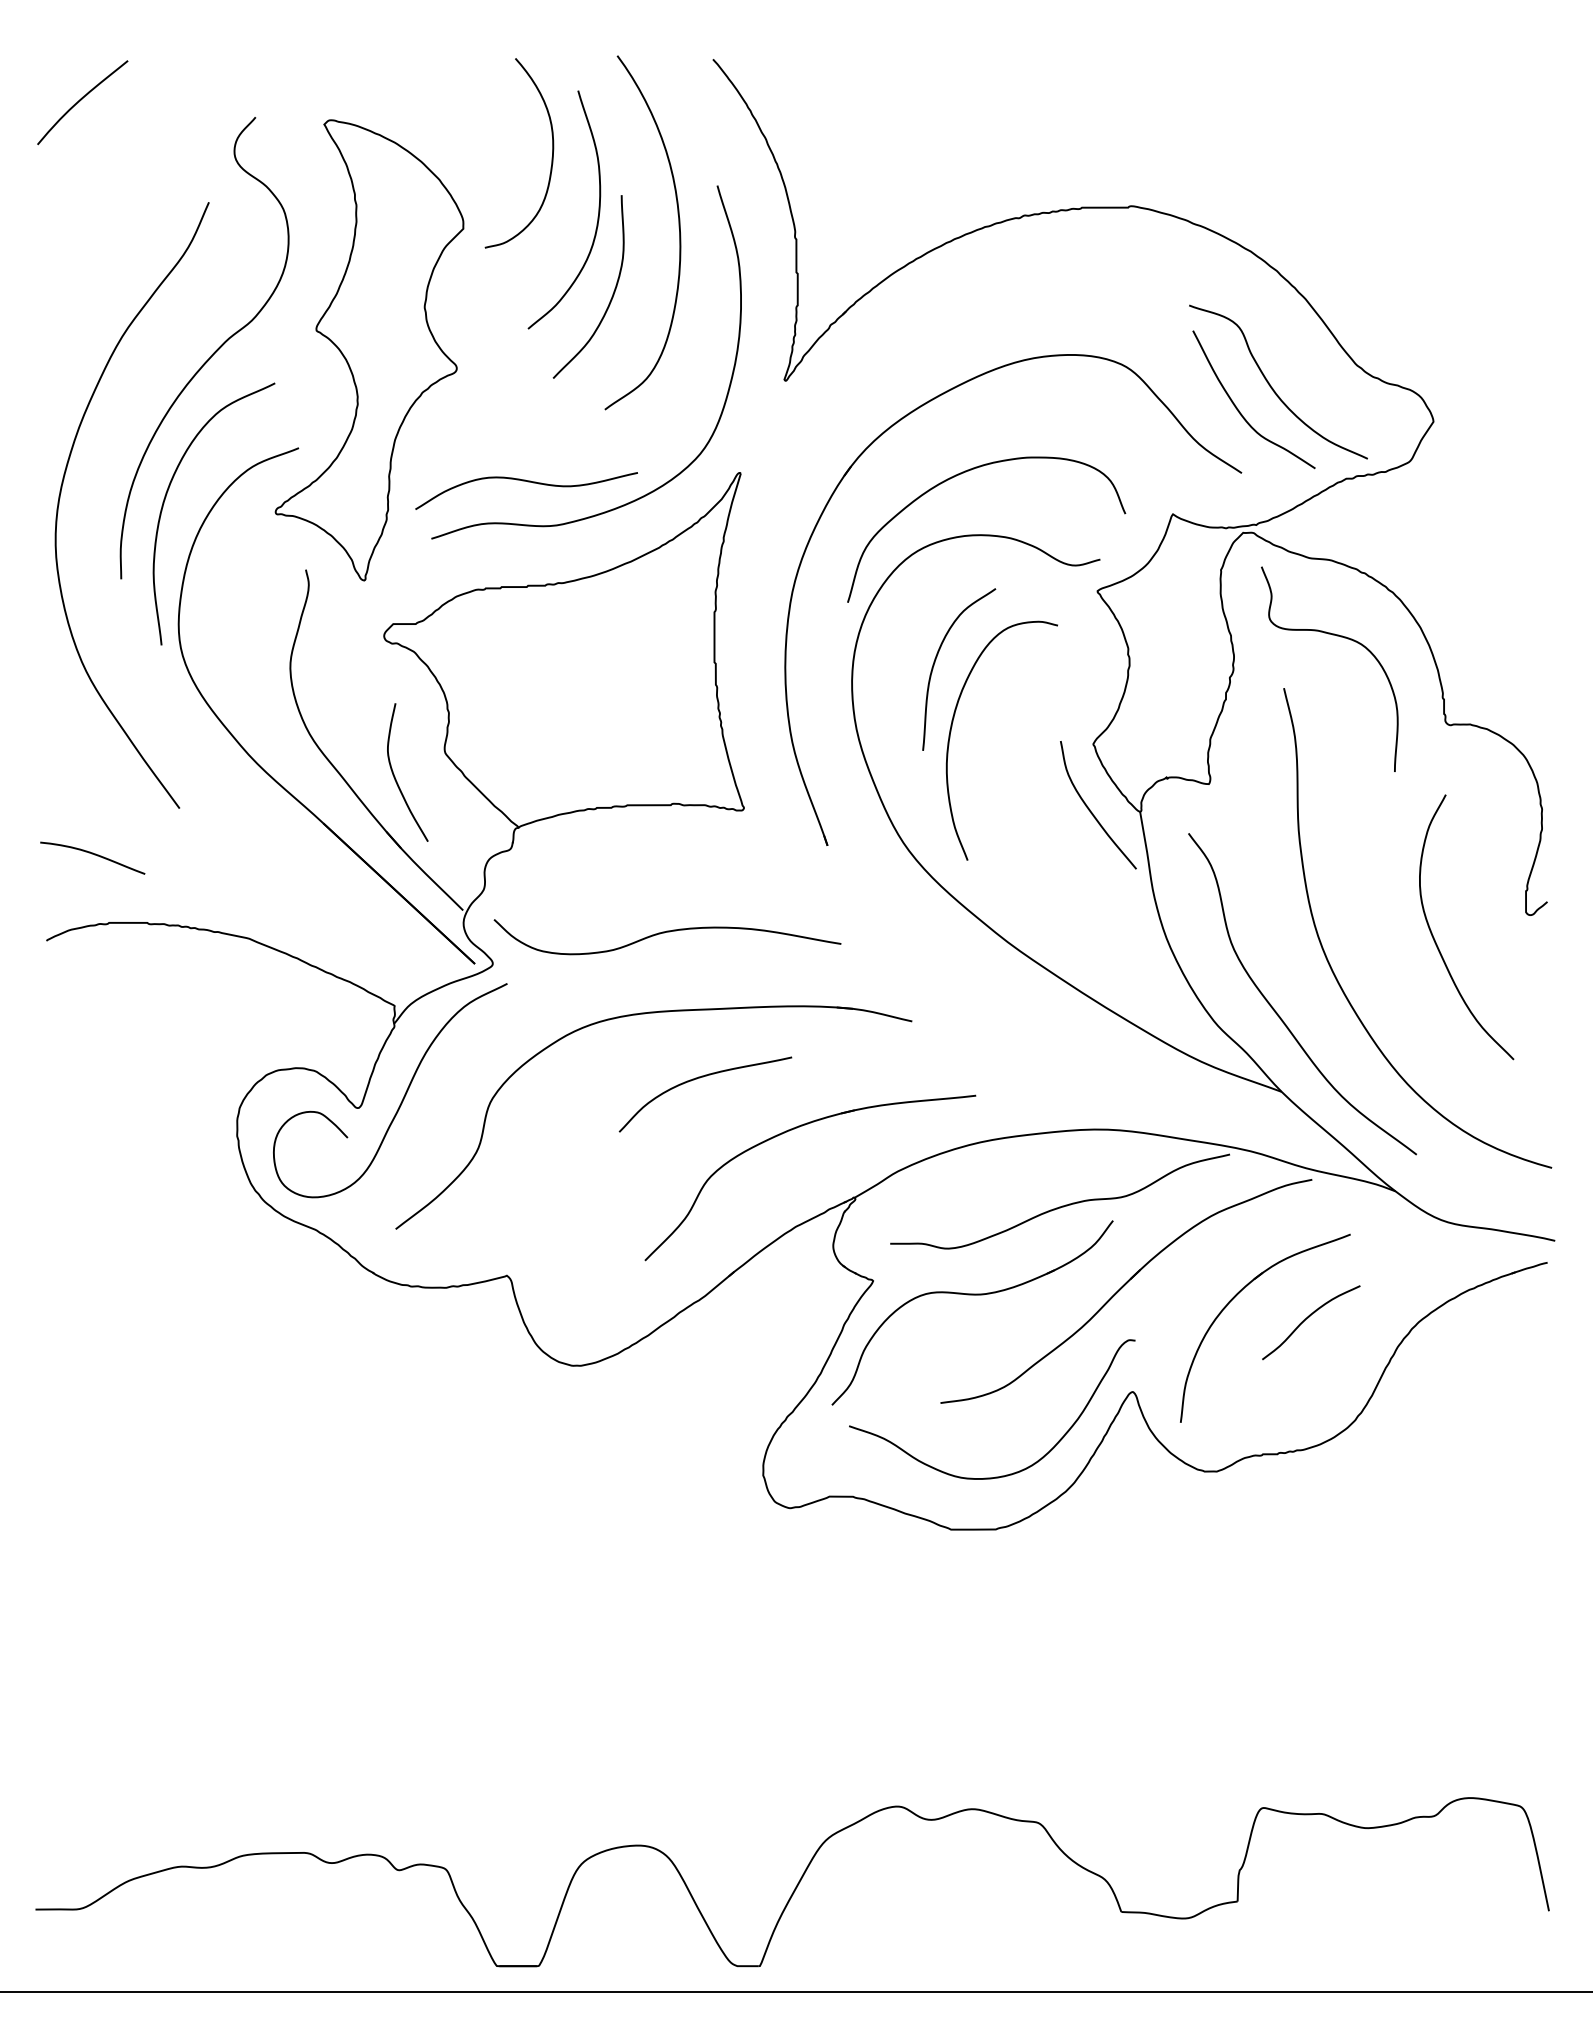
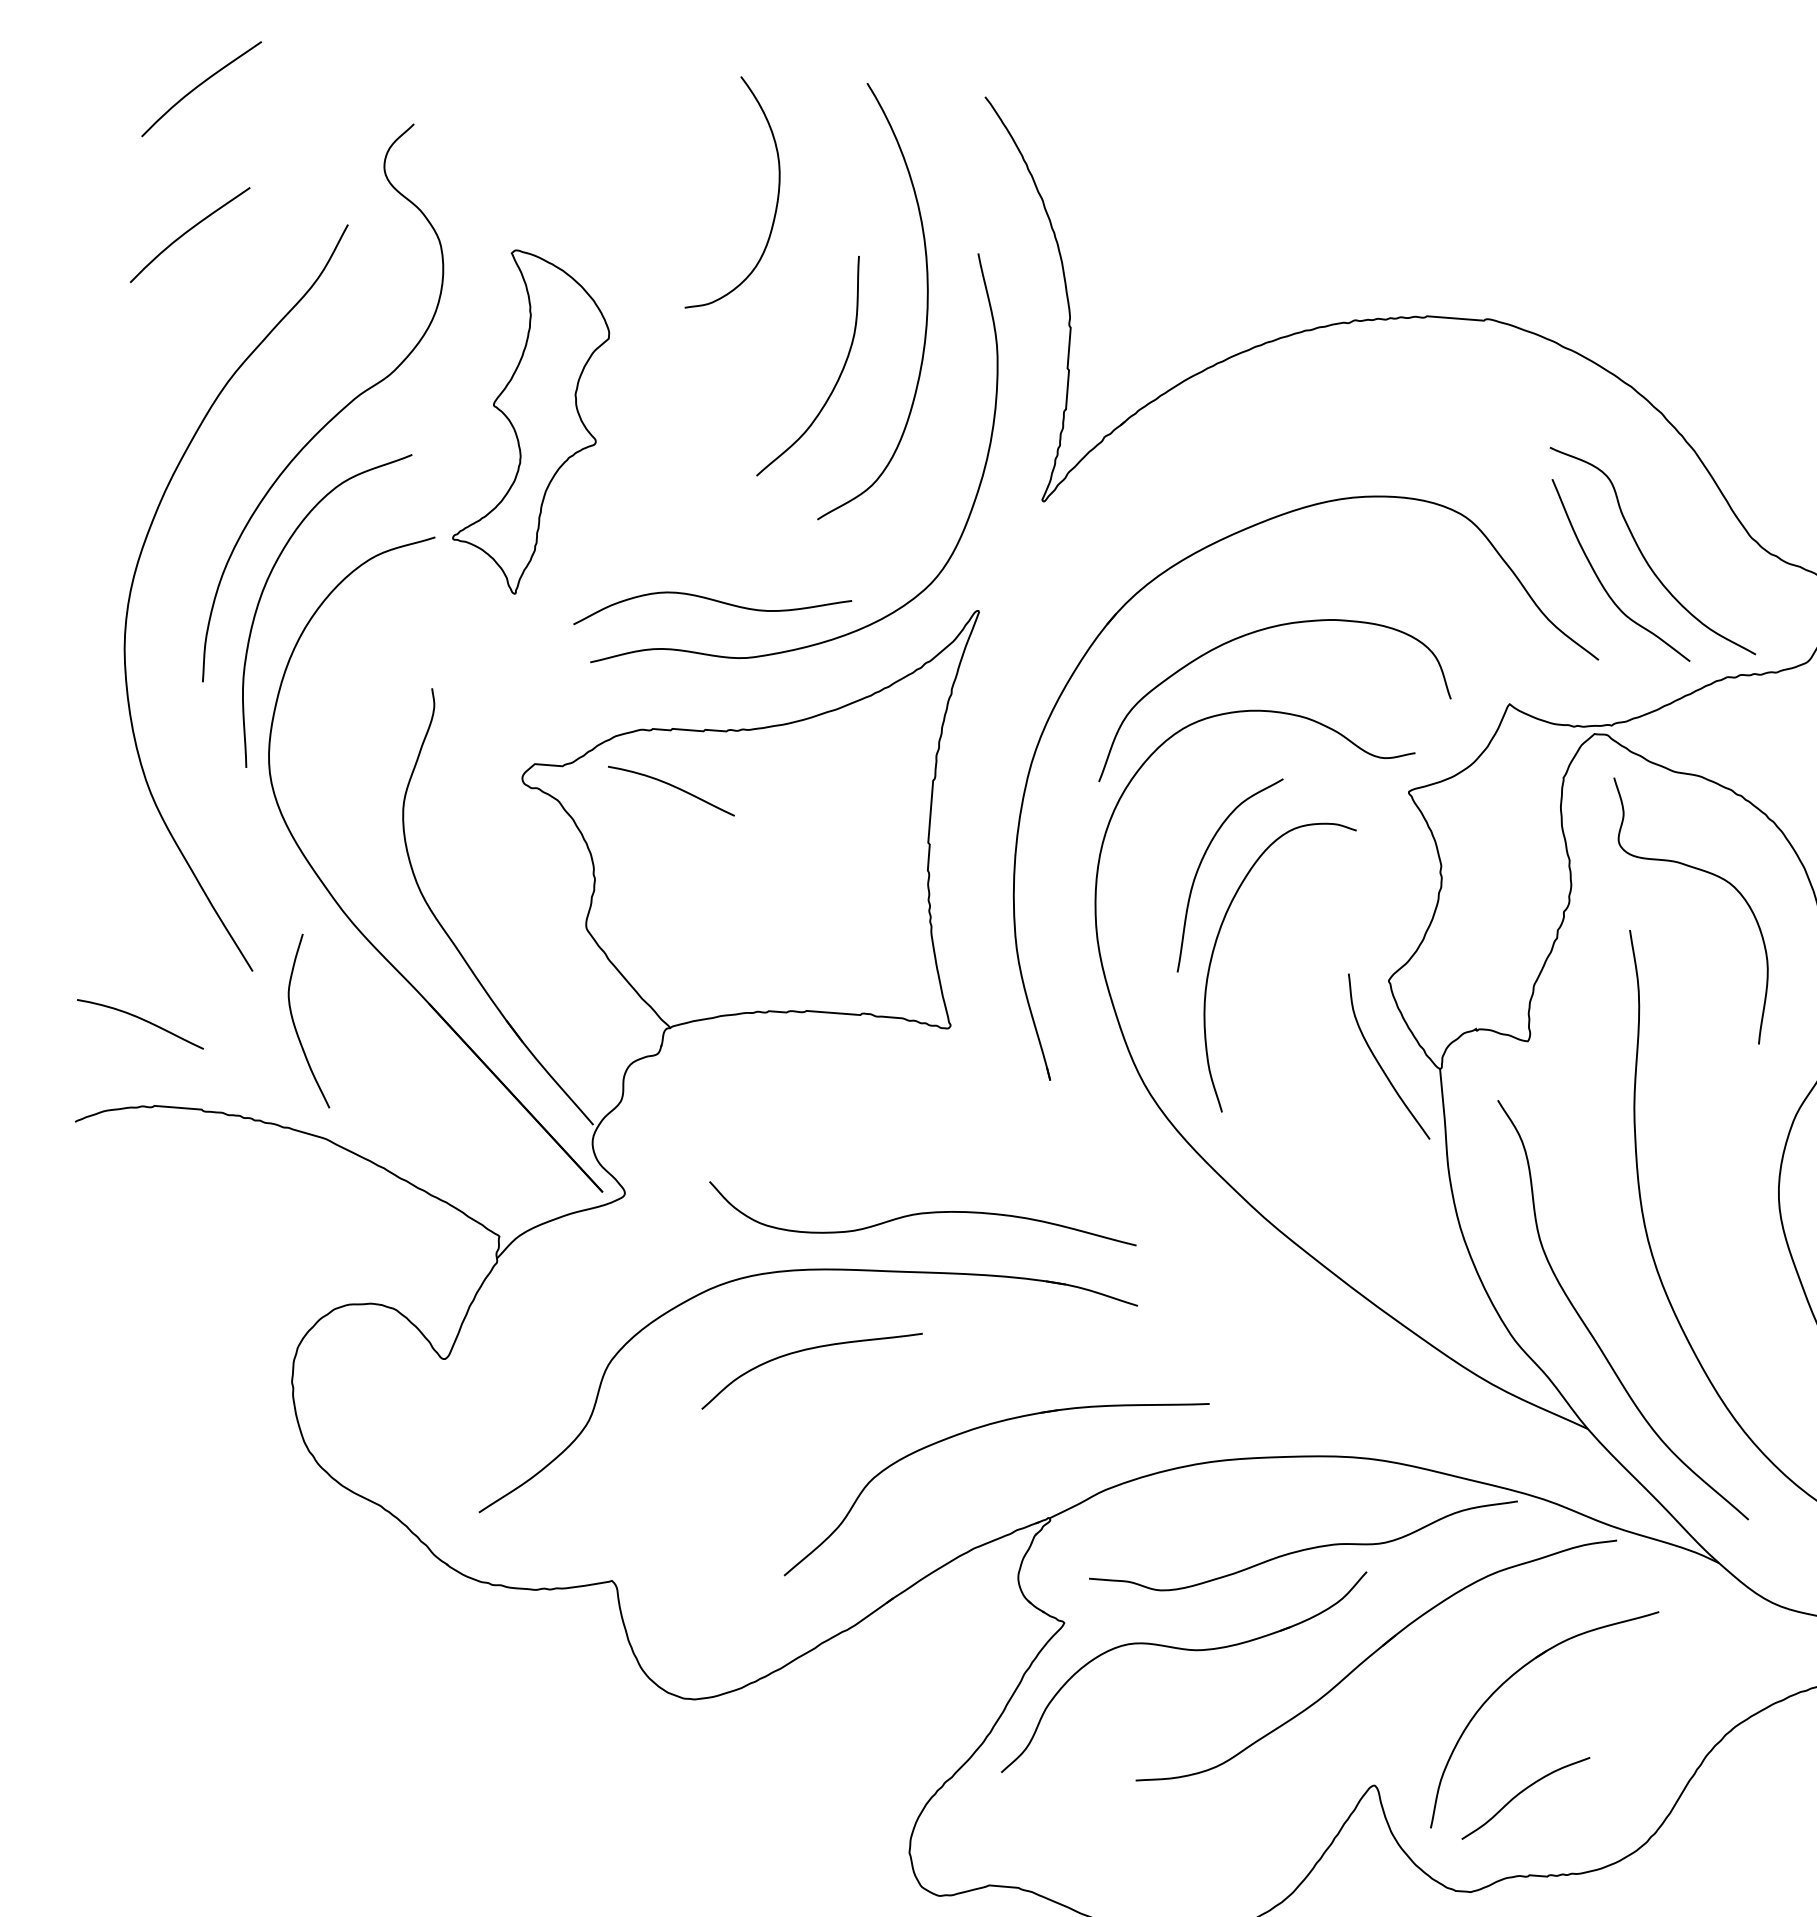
curve: (597, 216) -> (827, 279), removed
curve: (81, 218) -> (188, 232), added
part: (369, 350) -> (532, 423), size x0.6
curve: (506, 634) -> (673, 787), added
curve: (395, 776) -> (295, 1024), moved
curve: (667, 932) -> (922, 1214), moved
curve: (700, 1078) -> (807, 1350), moved
curve: (403, 1096) -> (501, 1349), removed
curve: (1308, 1318) -> (1522, 1792), moved
curve: (1013, 1472) -> (1219, 1873), removed

